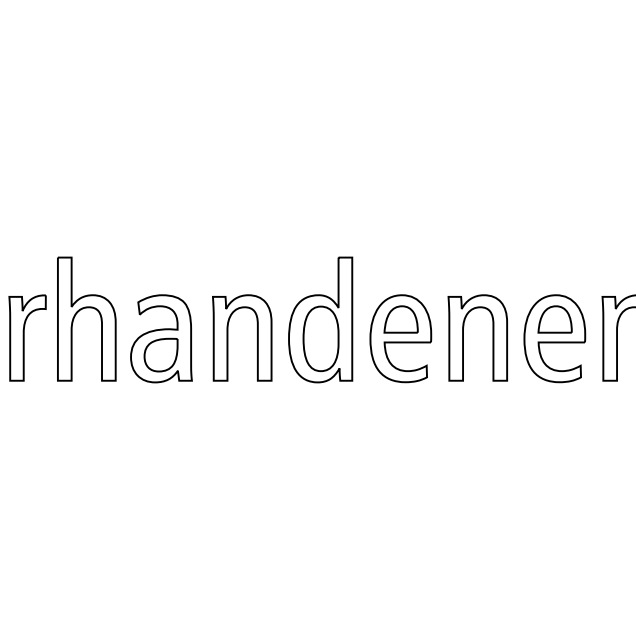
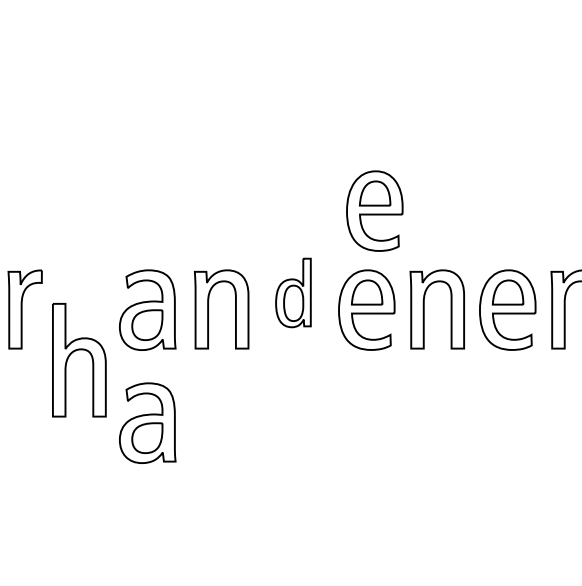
part: (409, 229) -> (374, 210), added
part: (82, 309) -> (75, 351), moved
part: (320, 319) -> (293, 292), size x0.6
part: (161, 461) -> (147, 422), added

